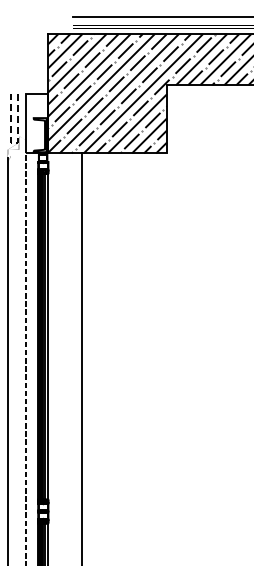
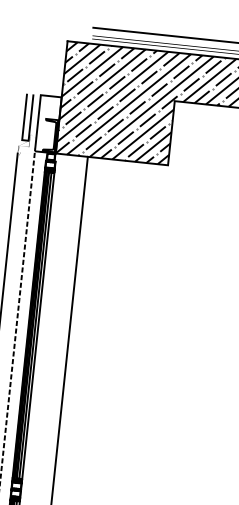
line: (13, 143) -> (24, 140), dashed -> solid

